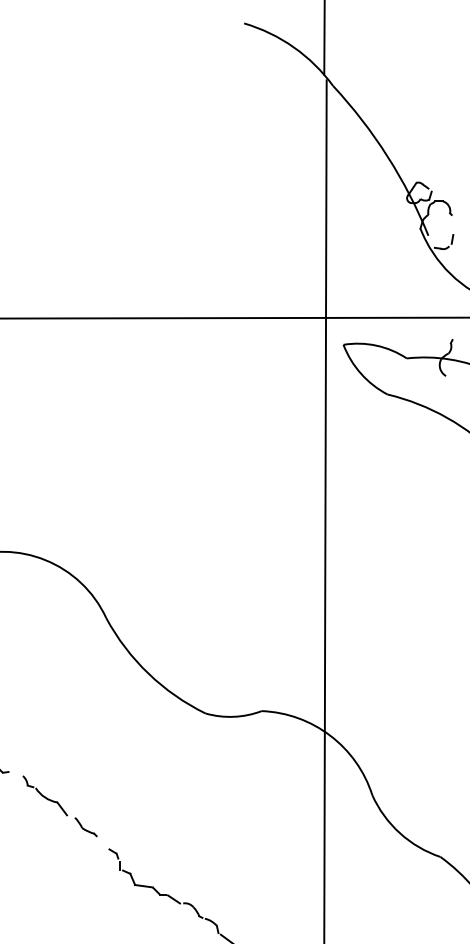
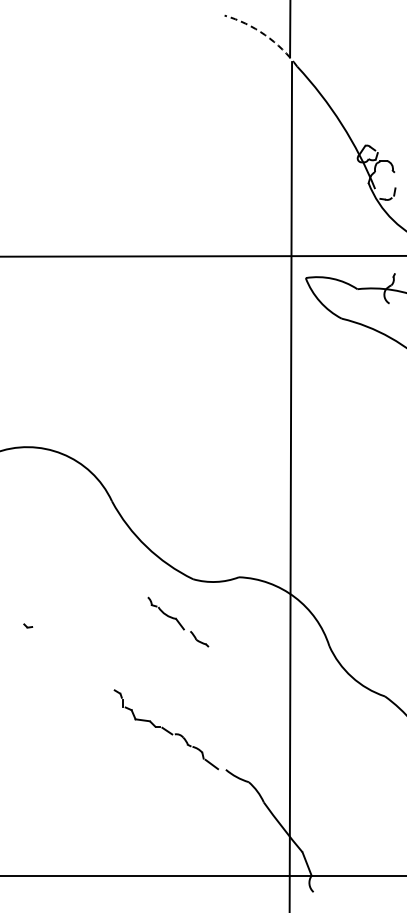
arc: (294, 47) -> (265, 35), solid -> dashed
part: (60, 805) -> (178, 621), moved

